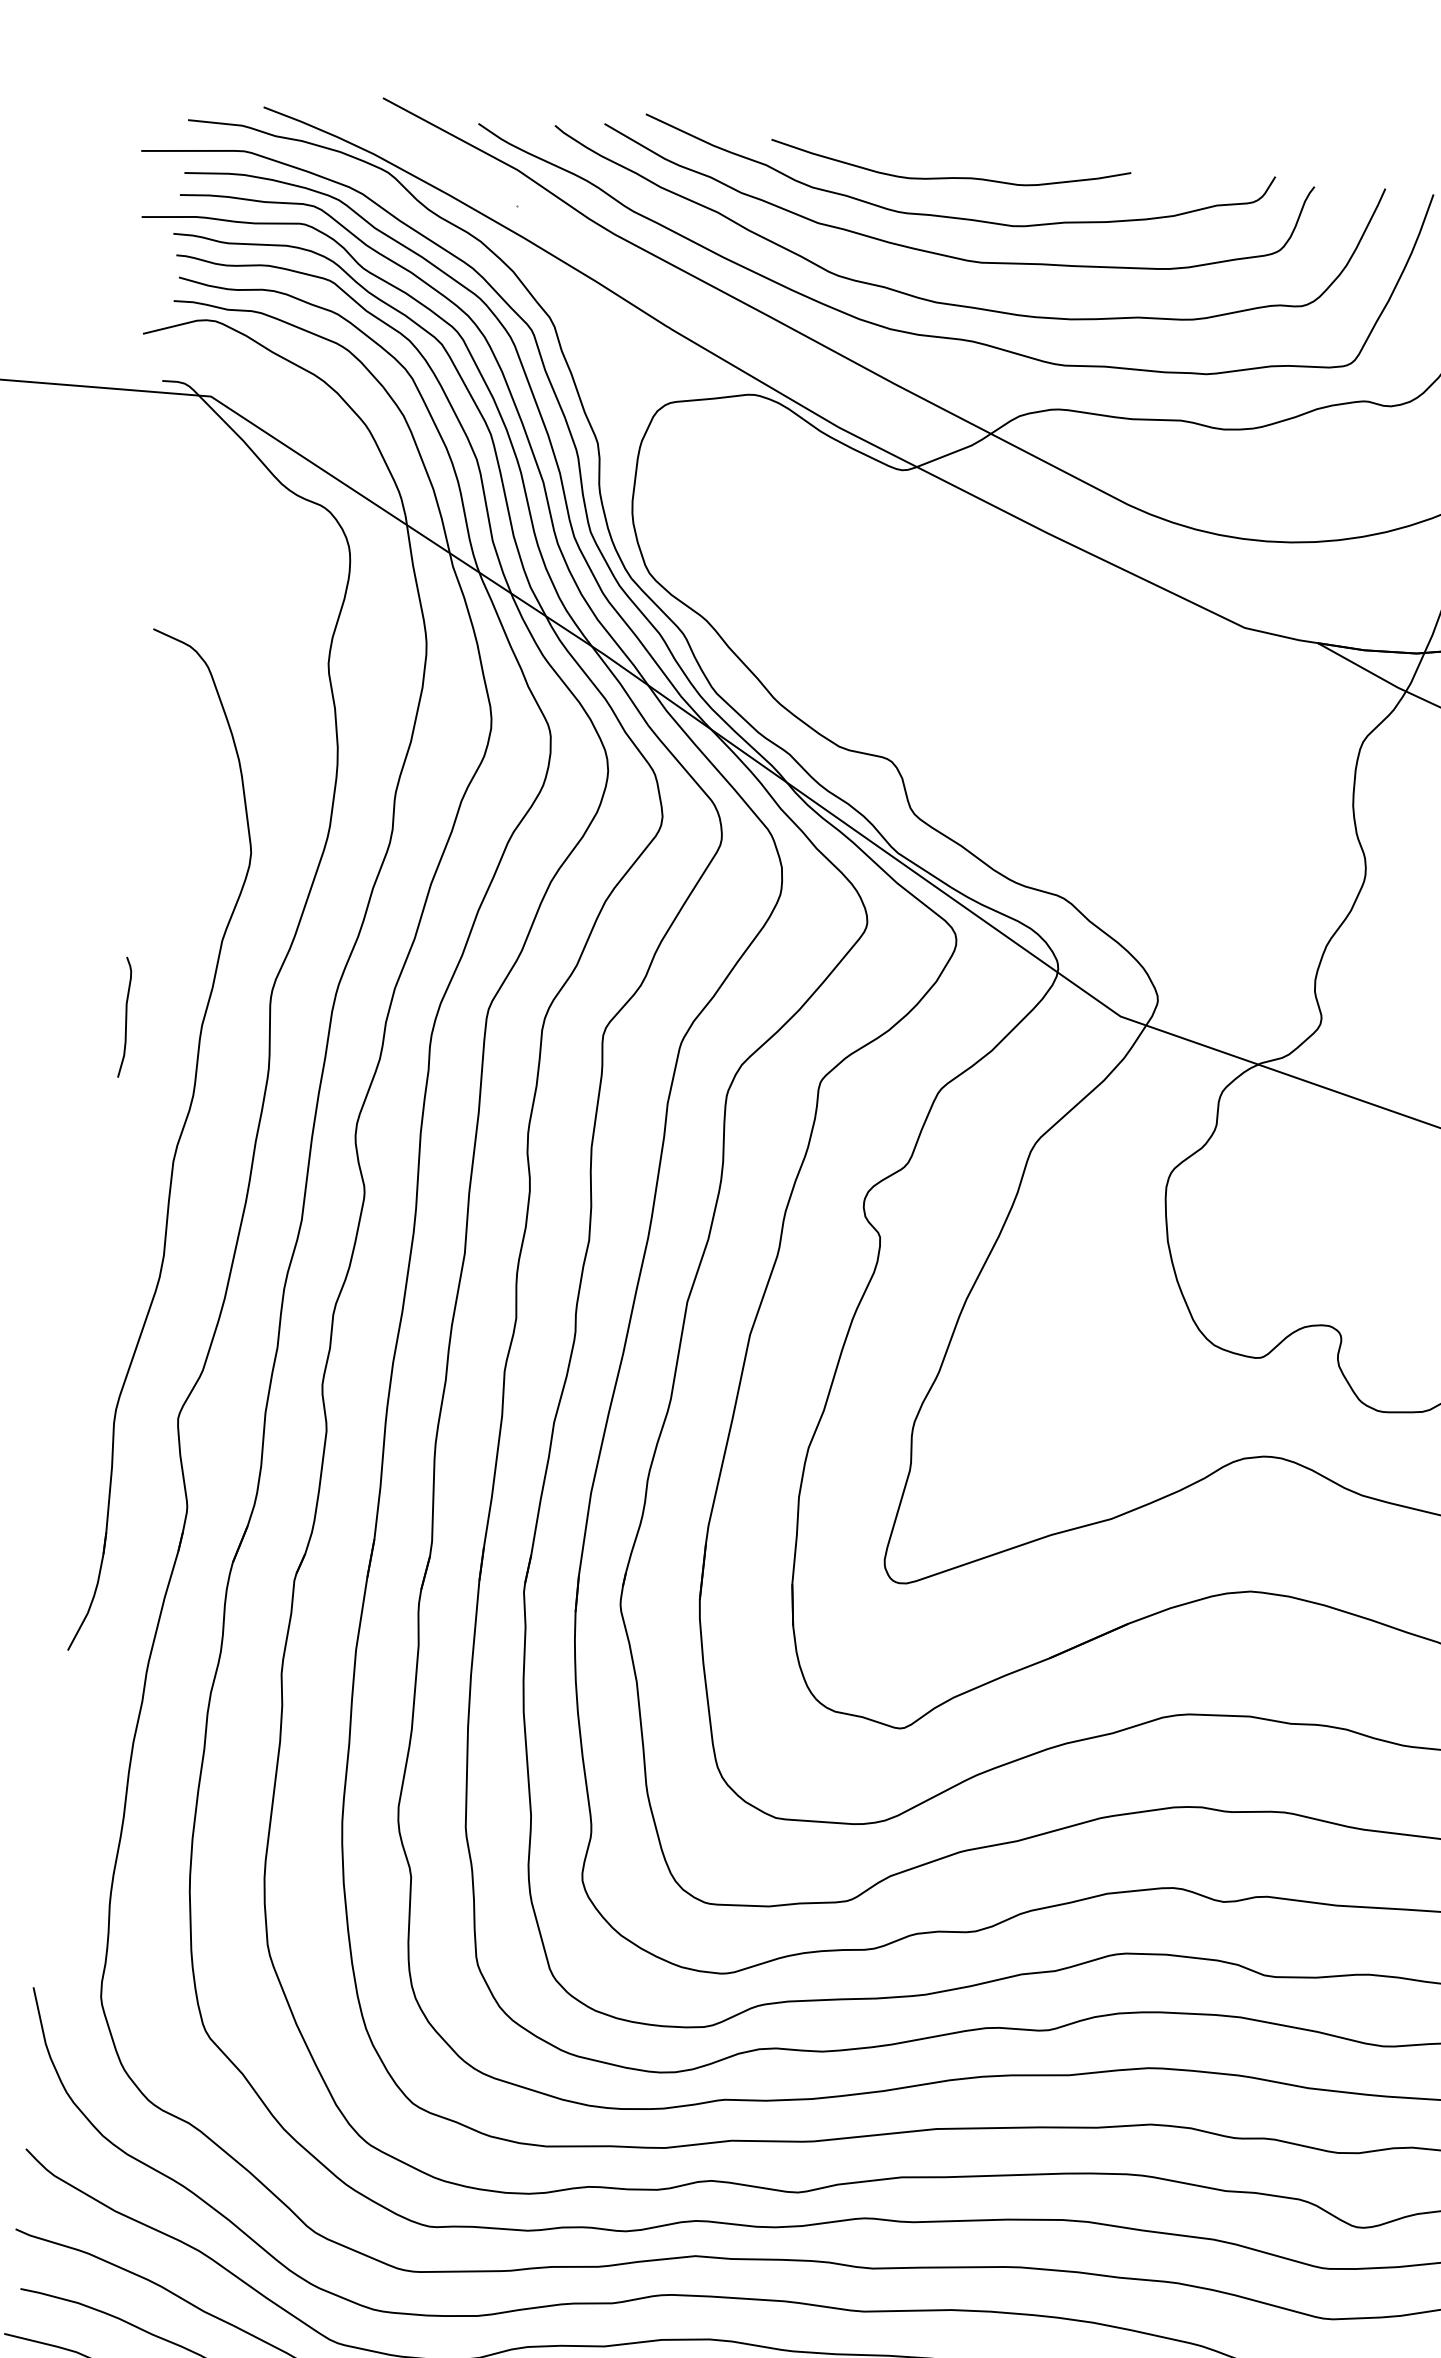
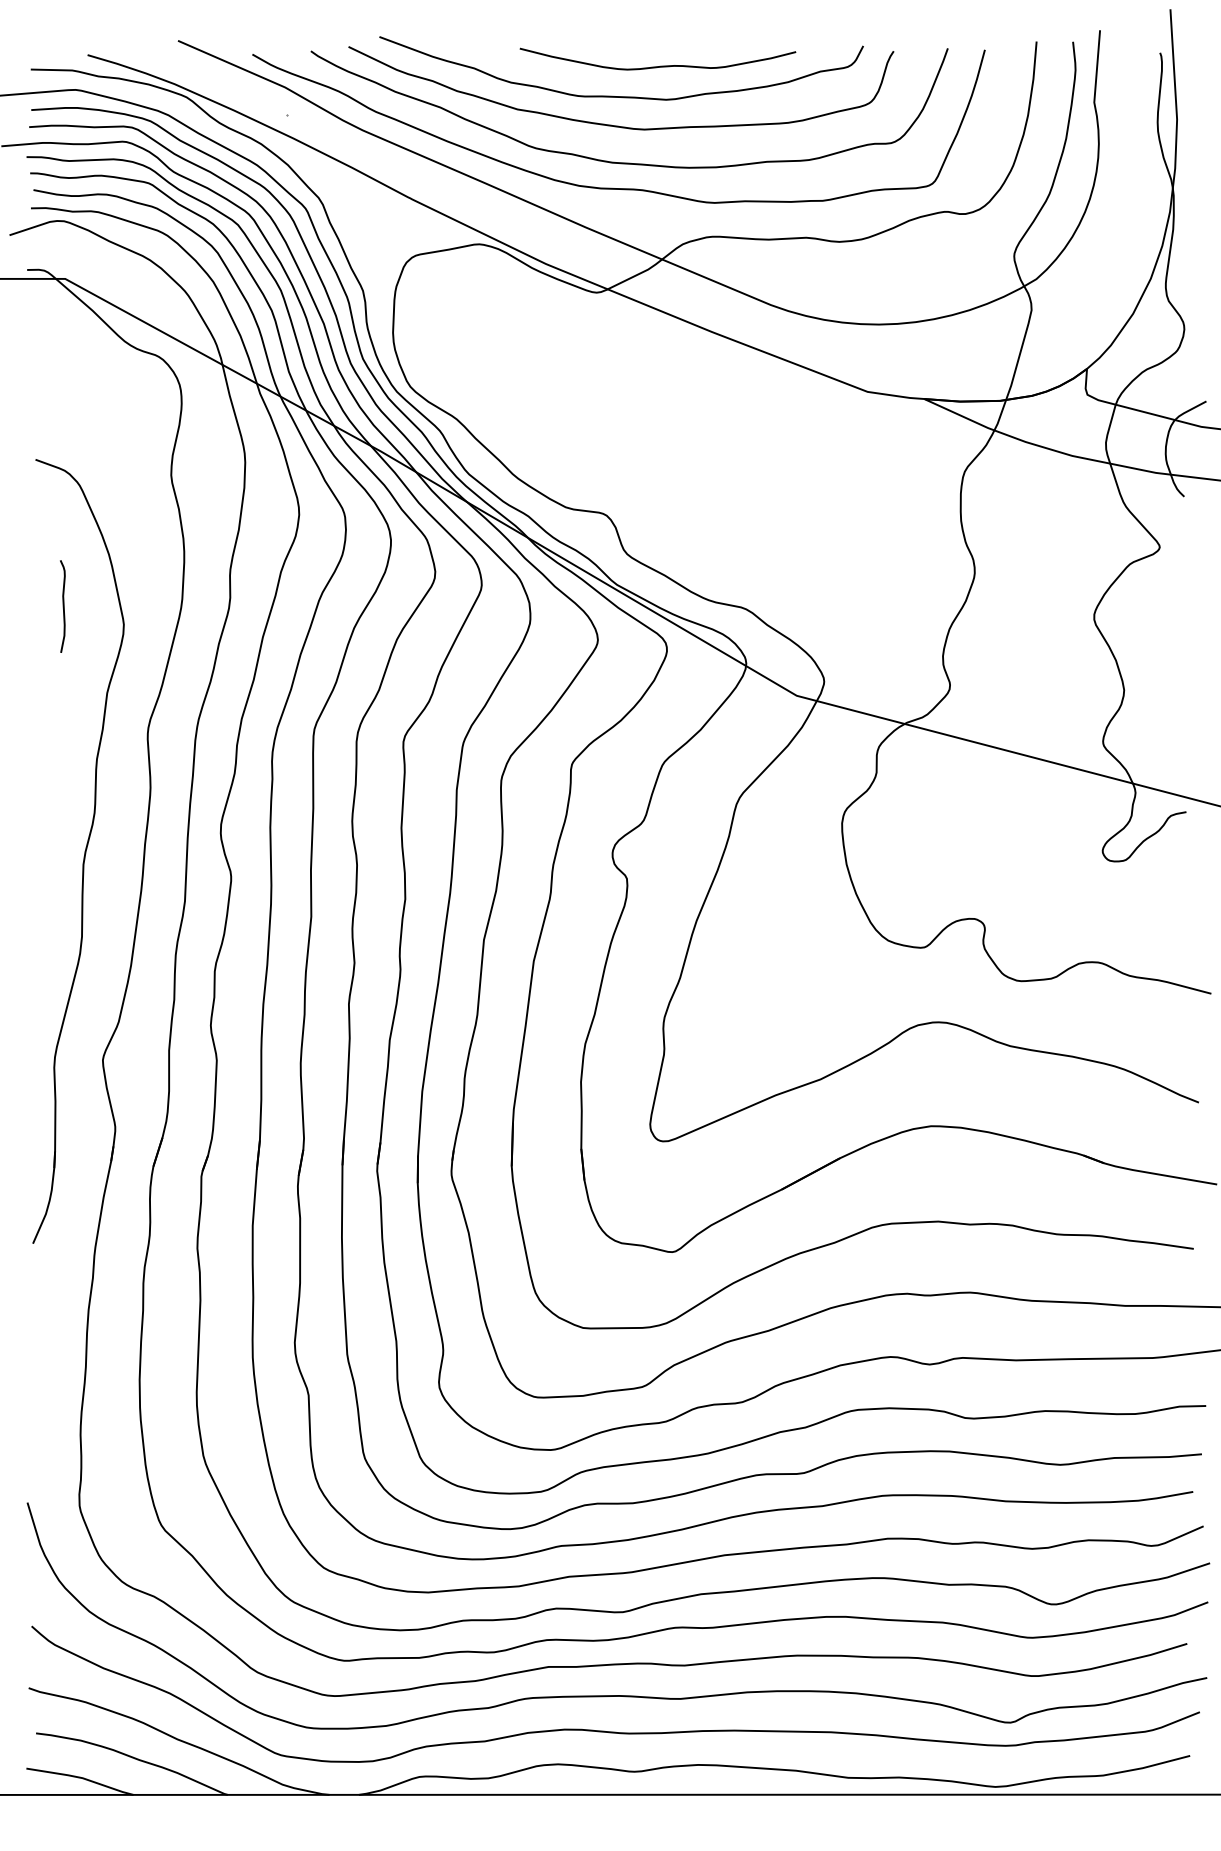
curve: (953, 176) -> (660, 65), moved
curve: (124, 1017) -> (62, 606), moved

